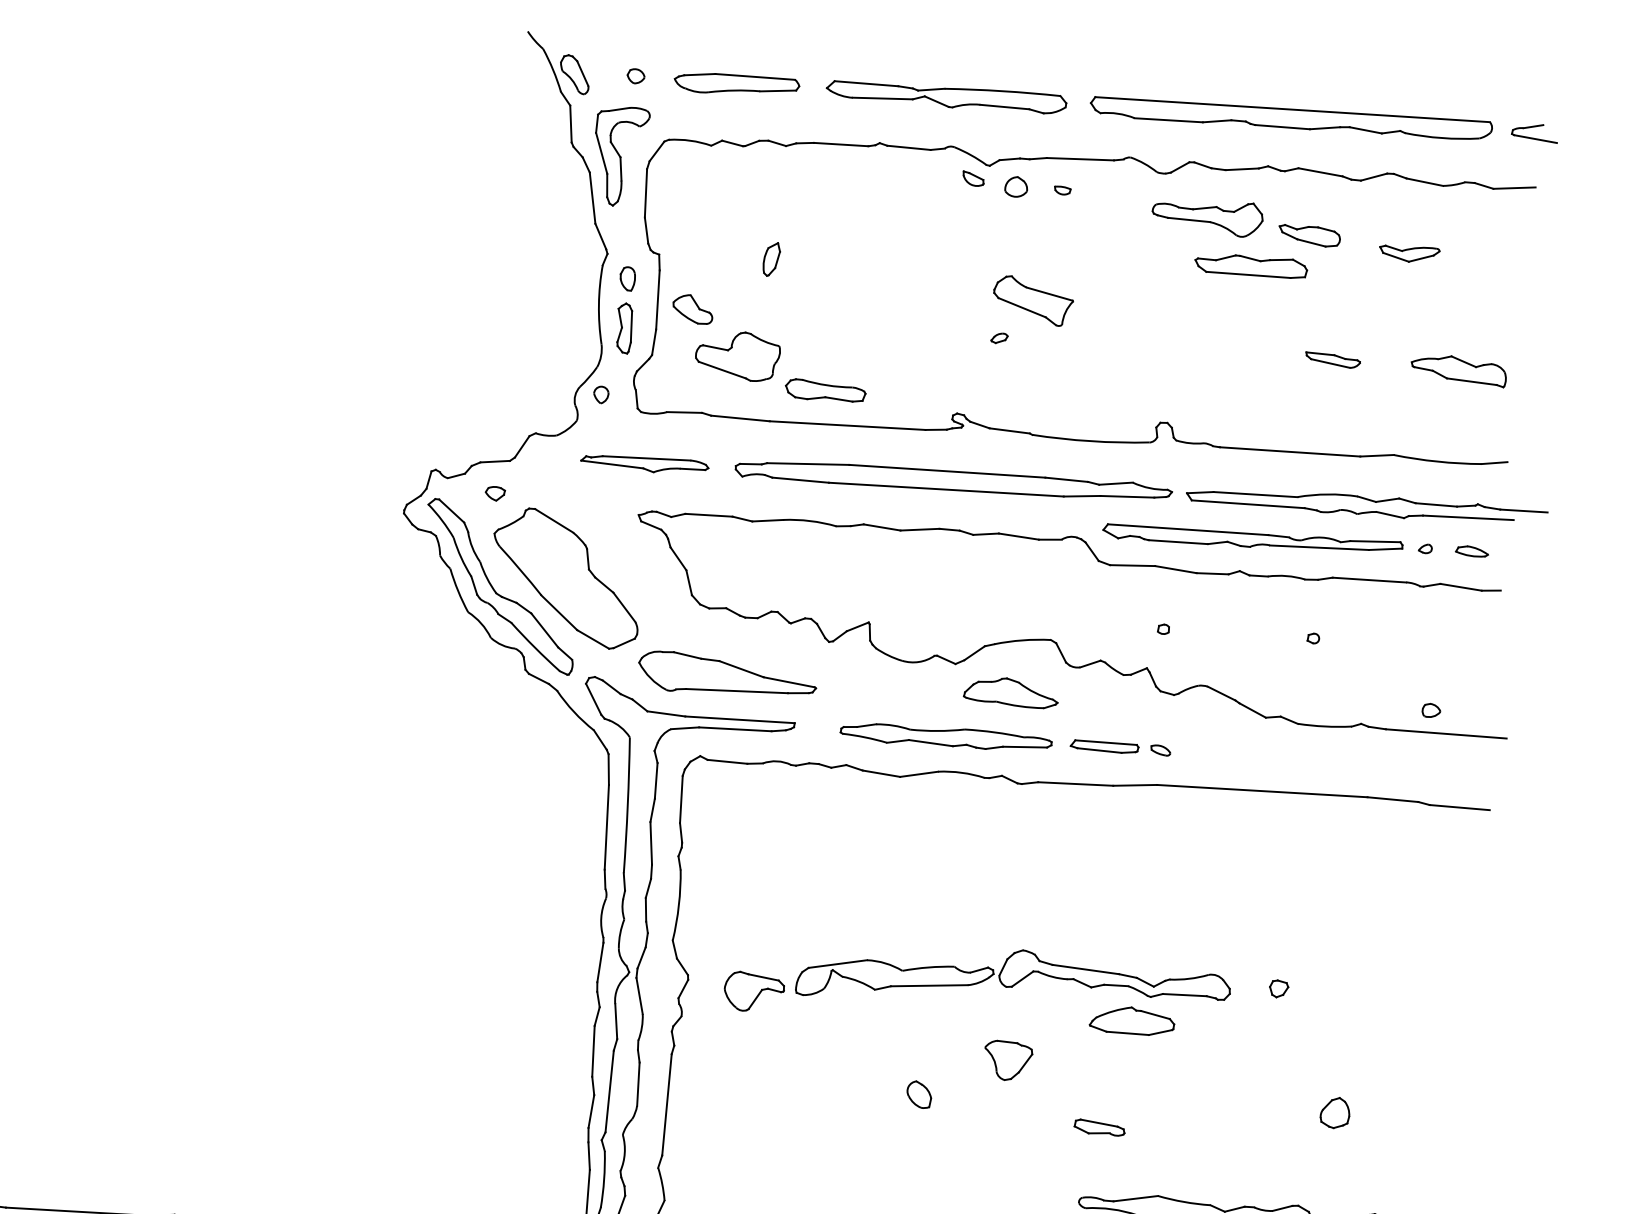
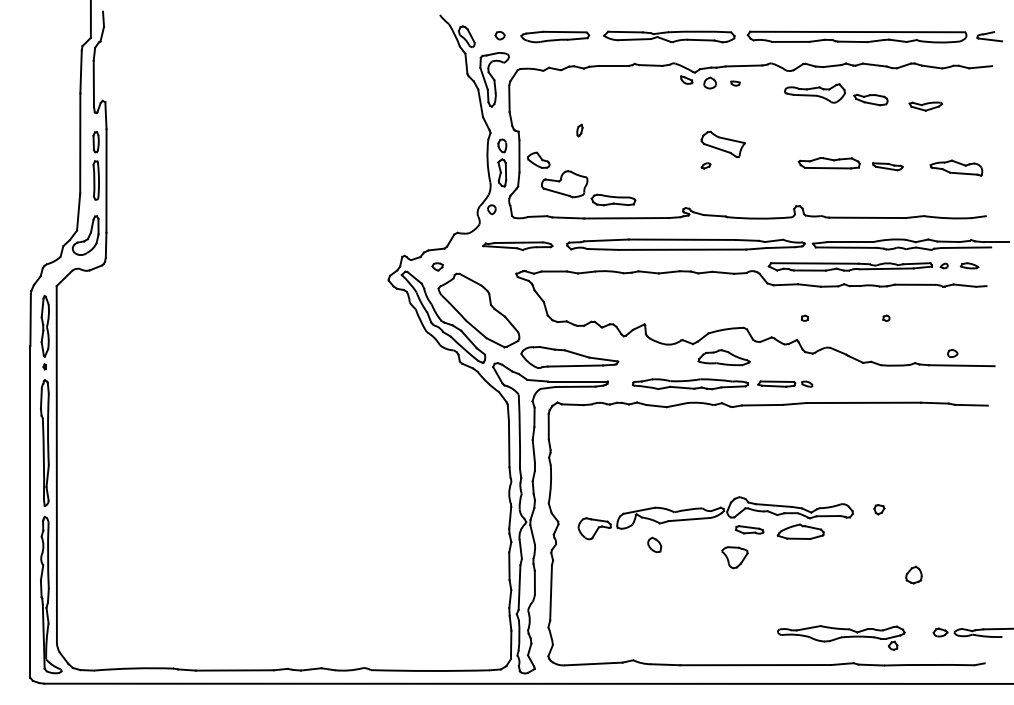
part: (771, 259) -> (579, 130), size x0.62
part: (1249, 266) -> (828, 163), moved
part: (919, 1093) -> (654, 544), moved
part: (1099, 1126) -> (749, 529), moved

